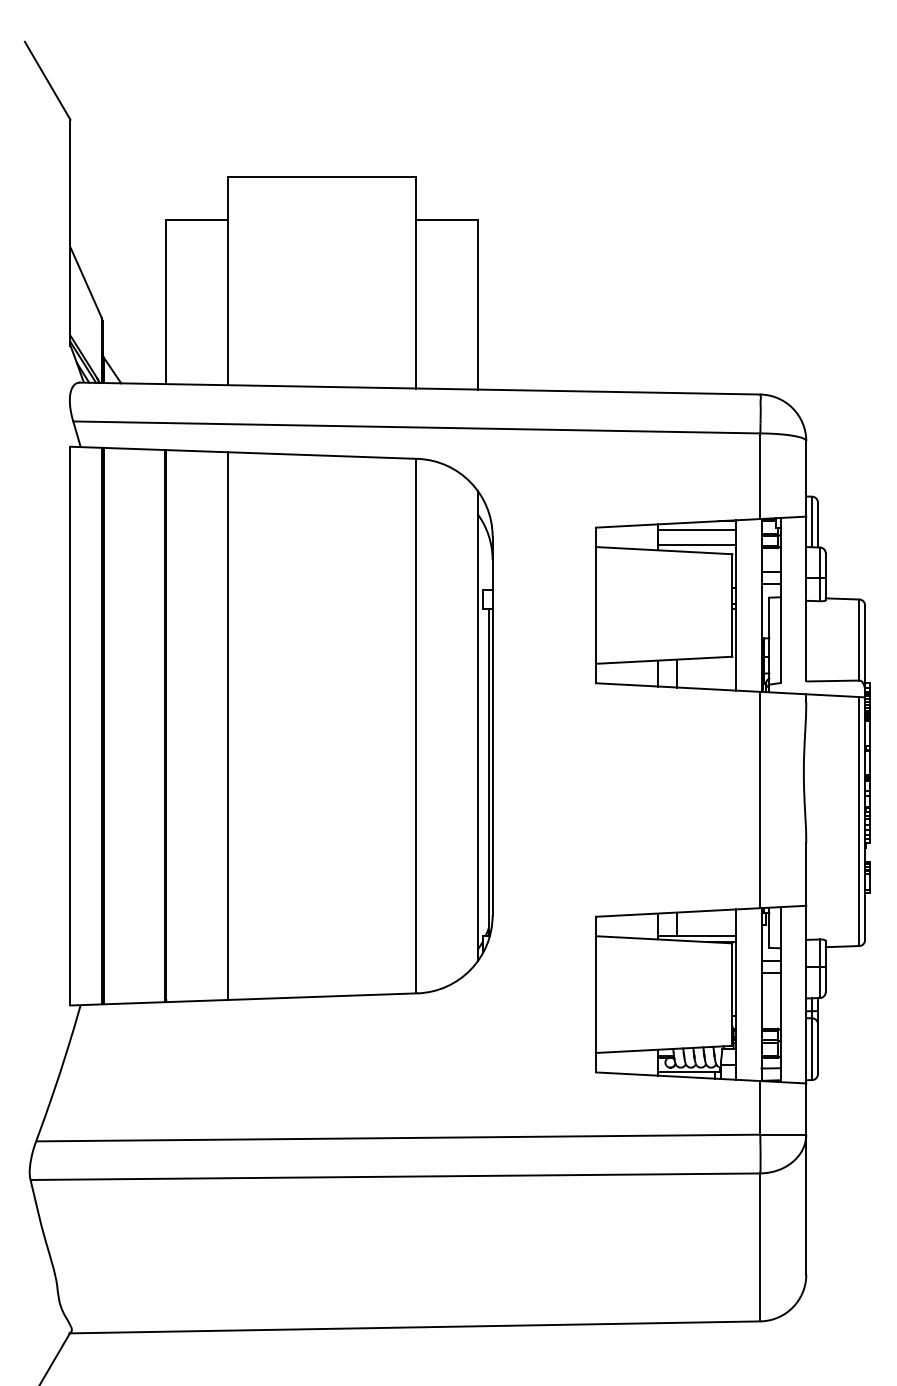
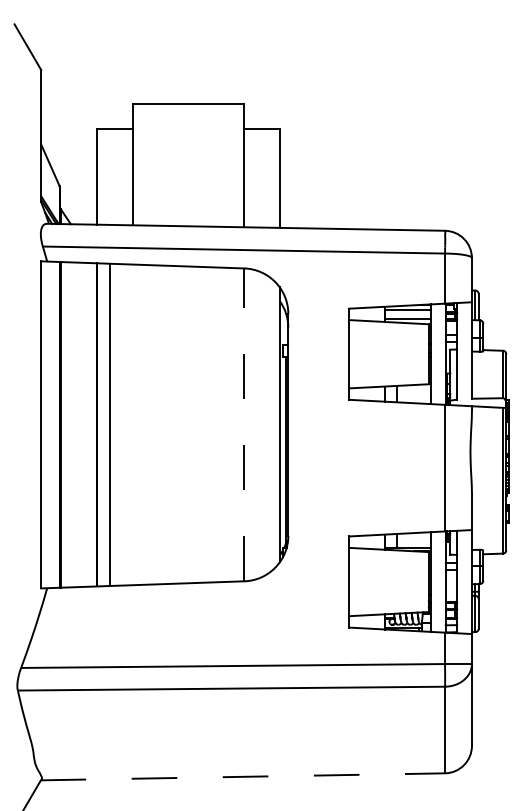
line: (228, 725) -> (110, 424), moved
line: (416, 725) -> (243, 424), solid -> dashed
line: (416, 1326) -> (243, 776), solid -> dashed

